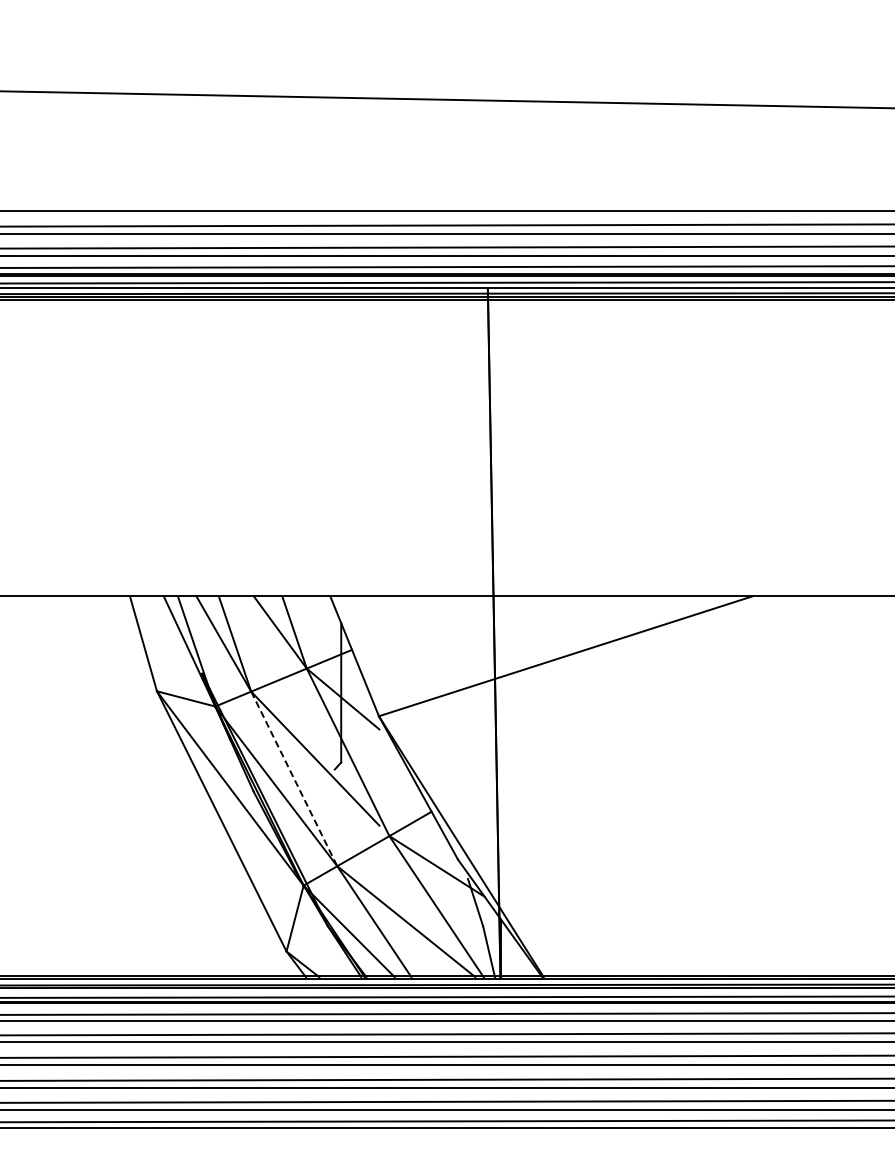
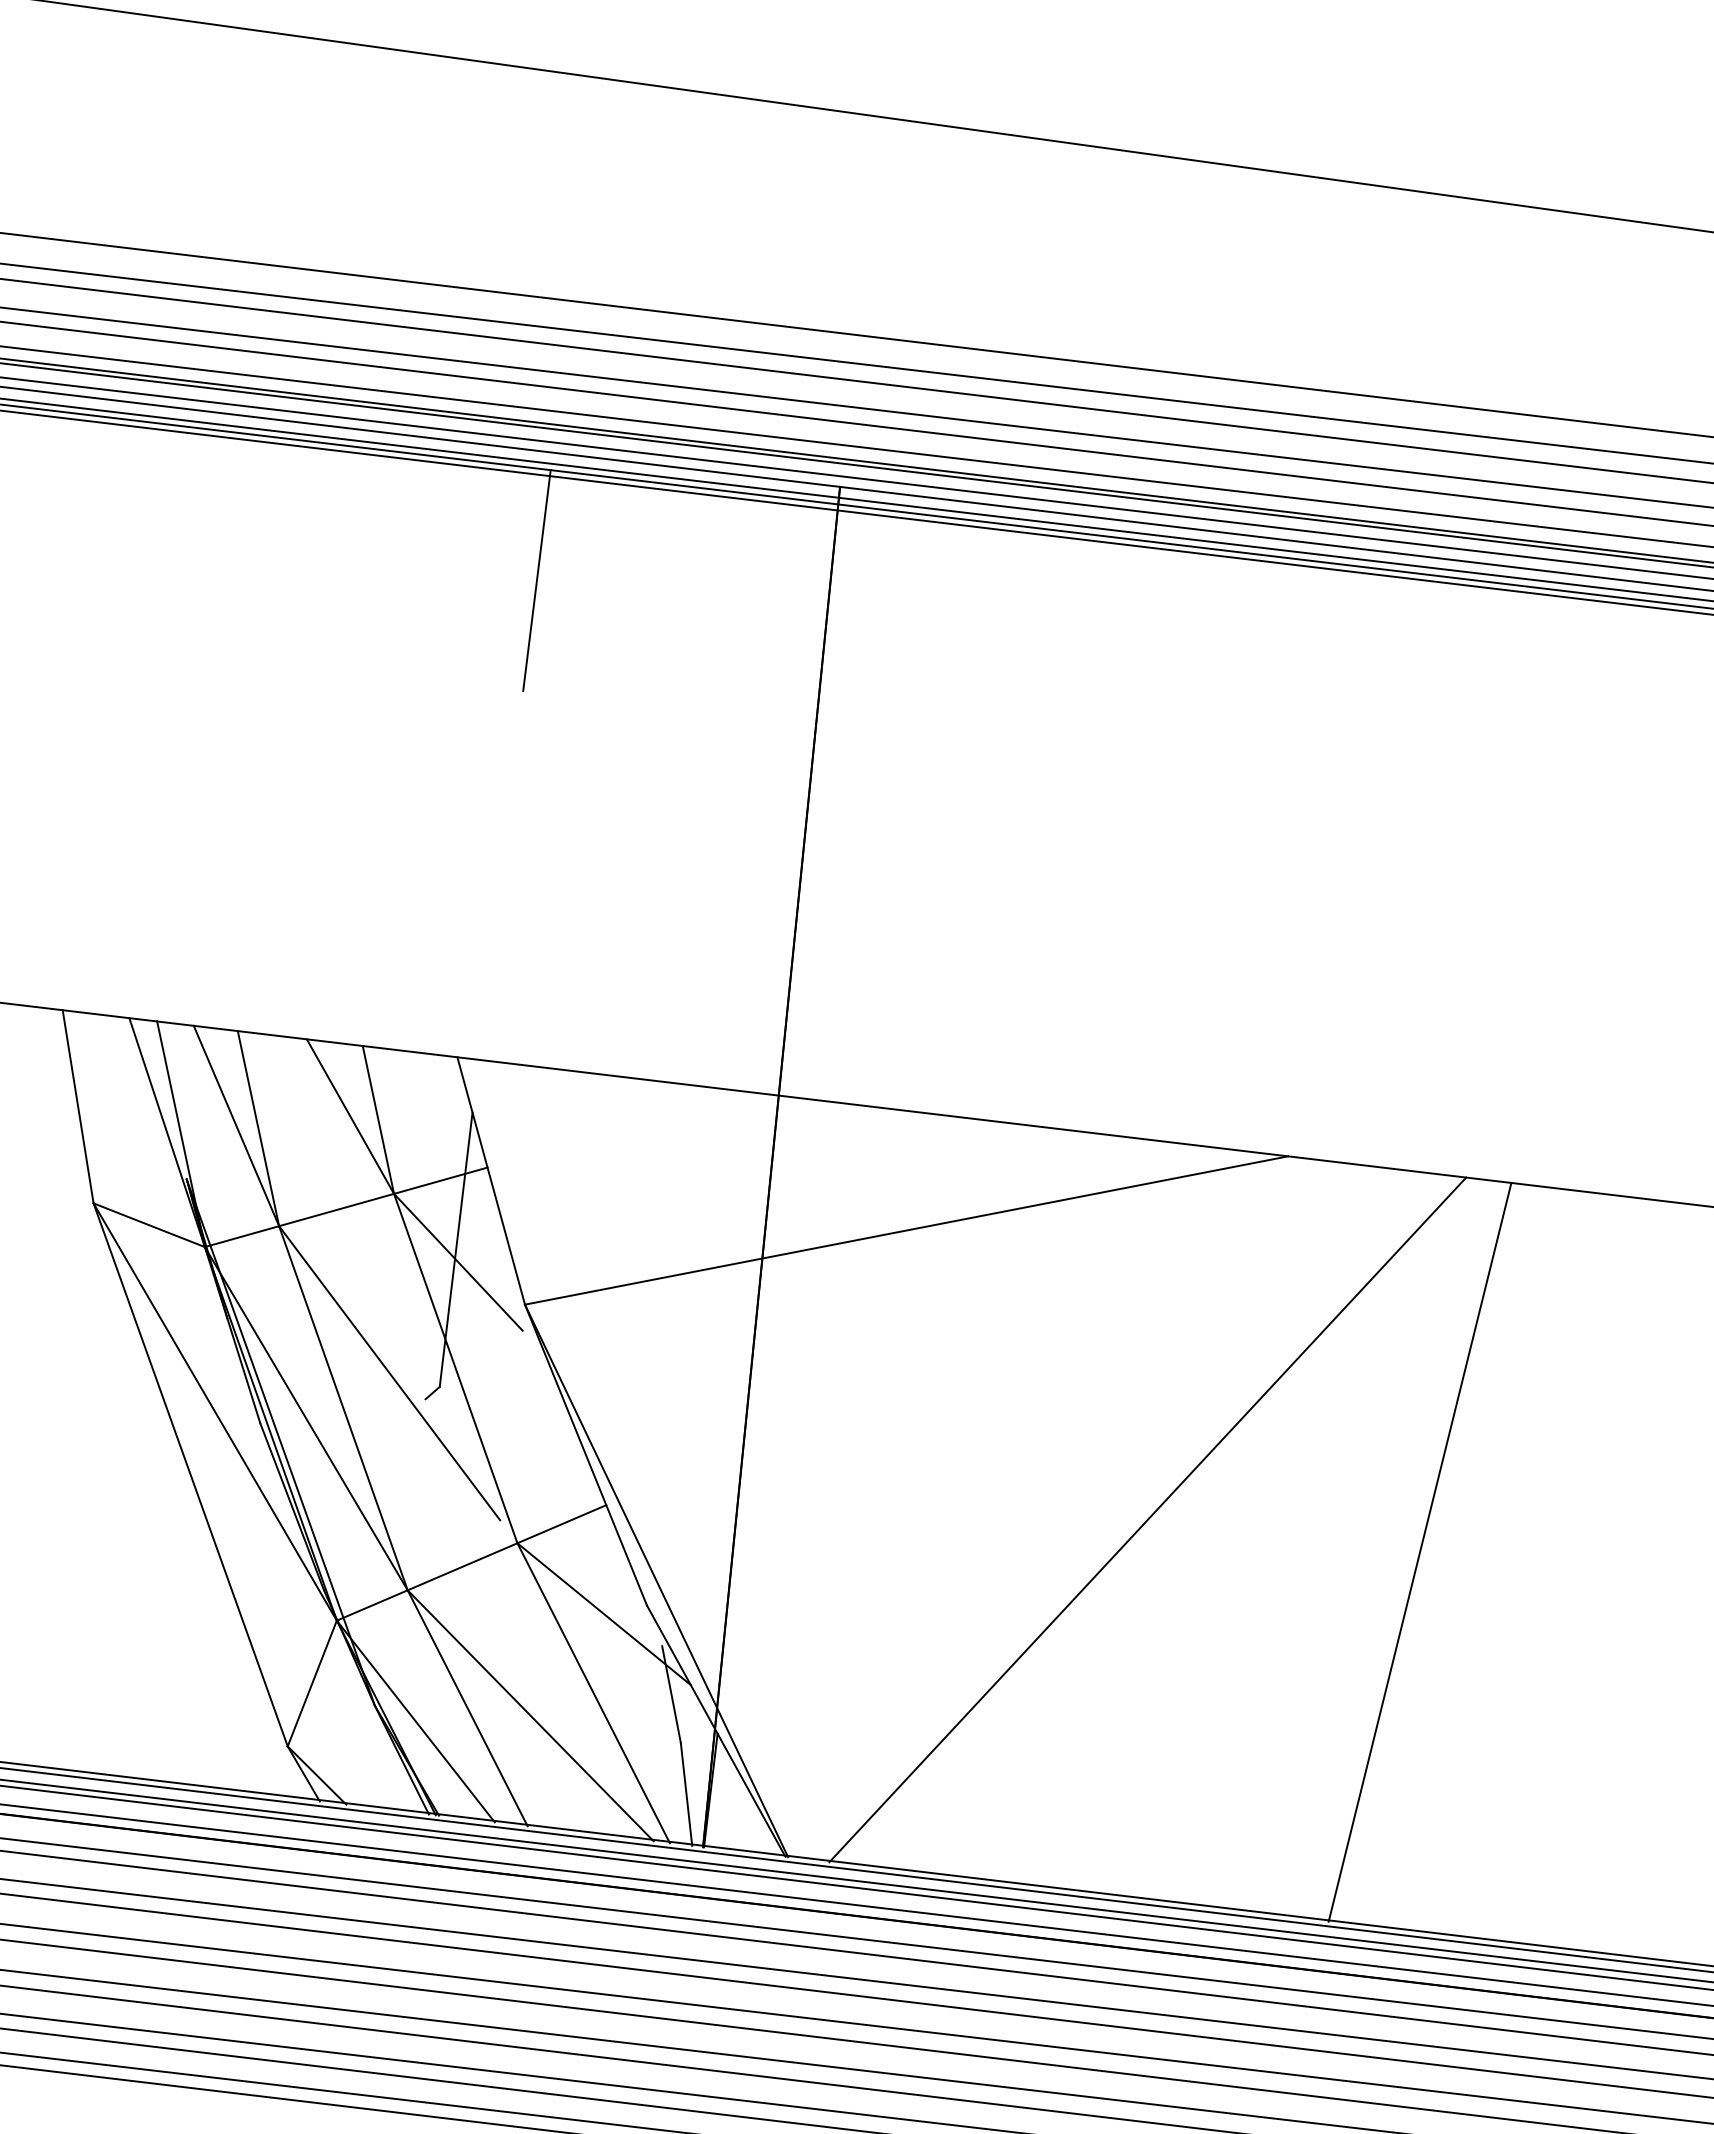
line: (341, 353) -> (536, 581), added
line: (294, 779) -> (343, 1409), dashed -> solid
line: (703, 786) -> (1147, 1519), added
line: (841, 786) -> (1419, 1551), added

